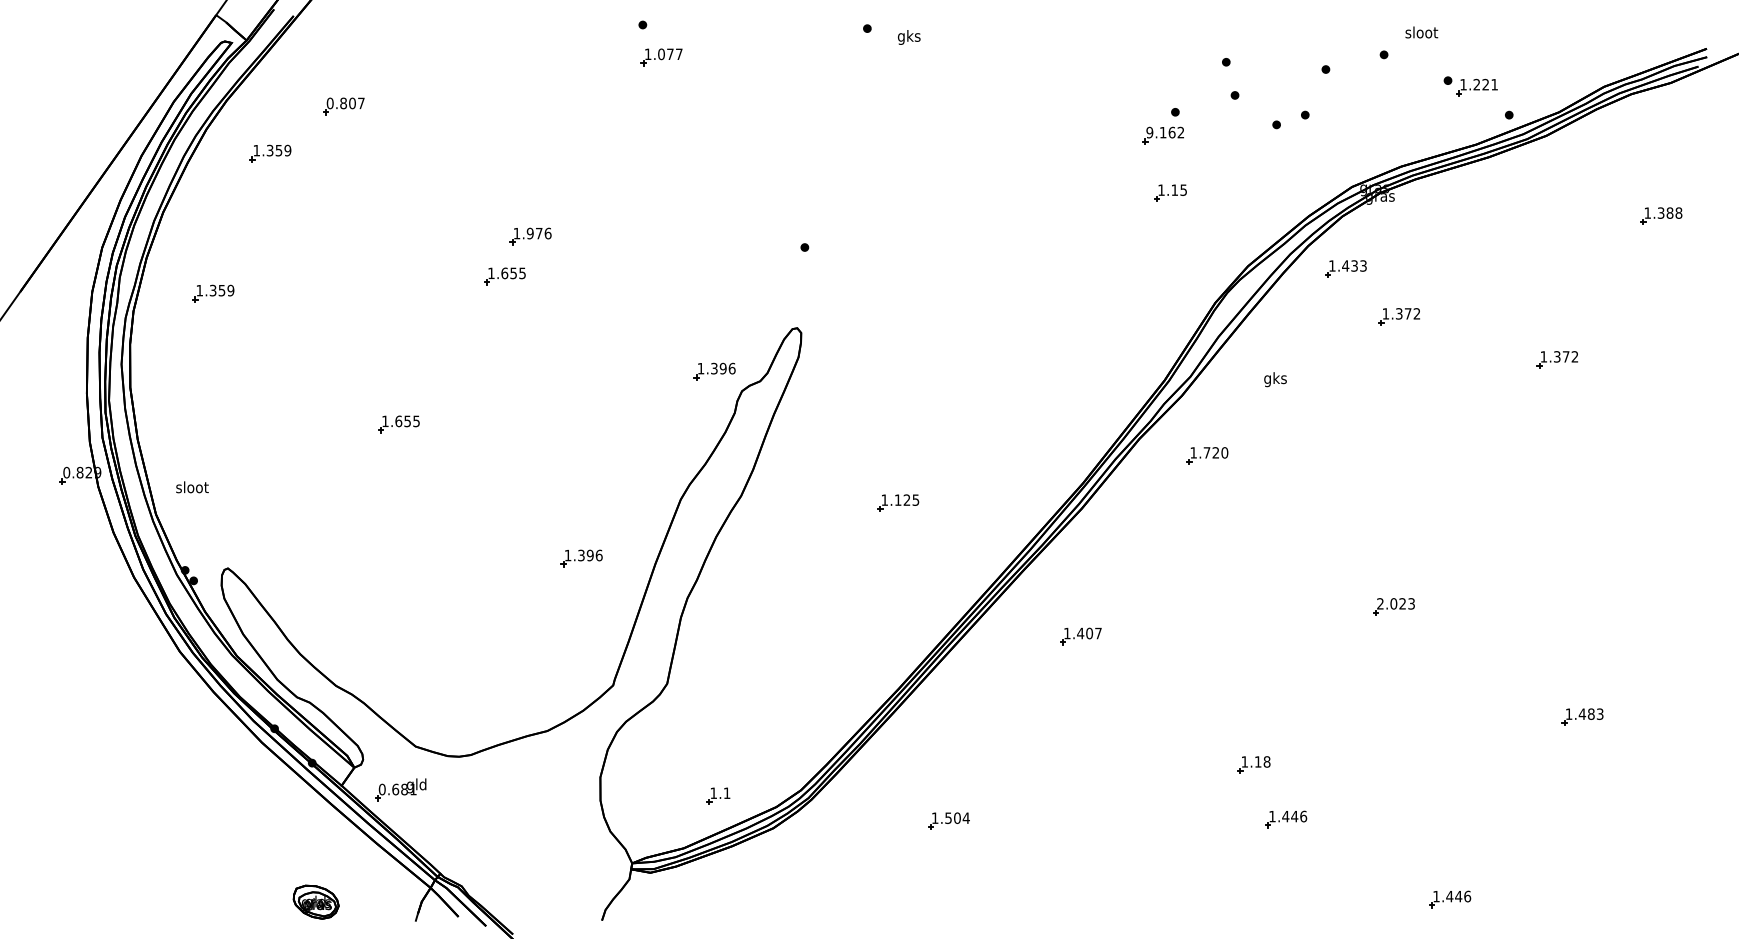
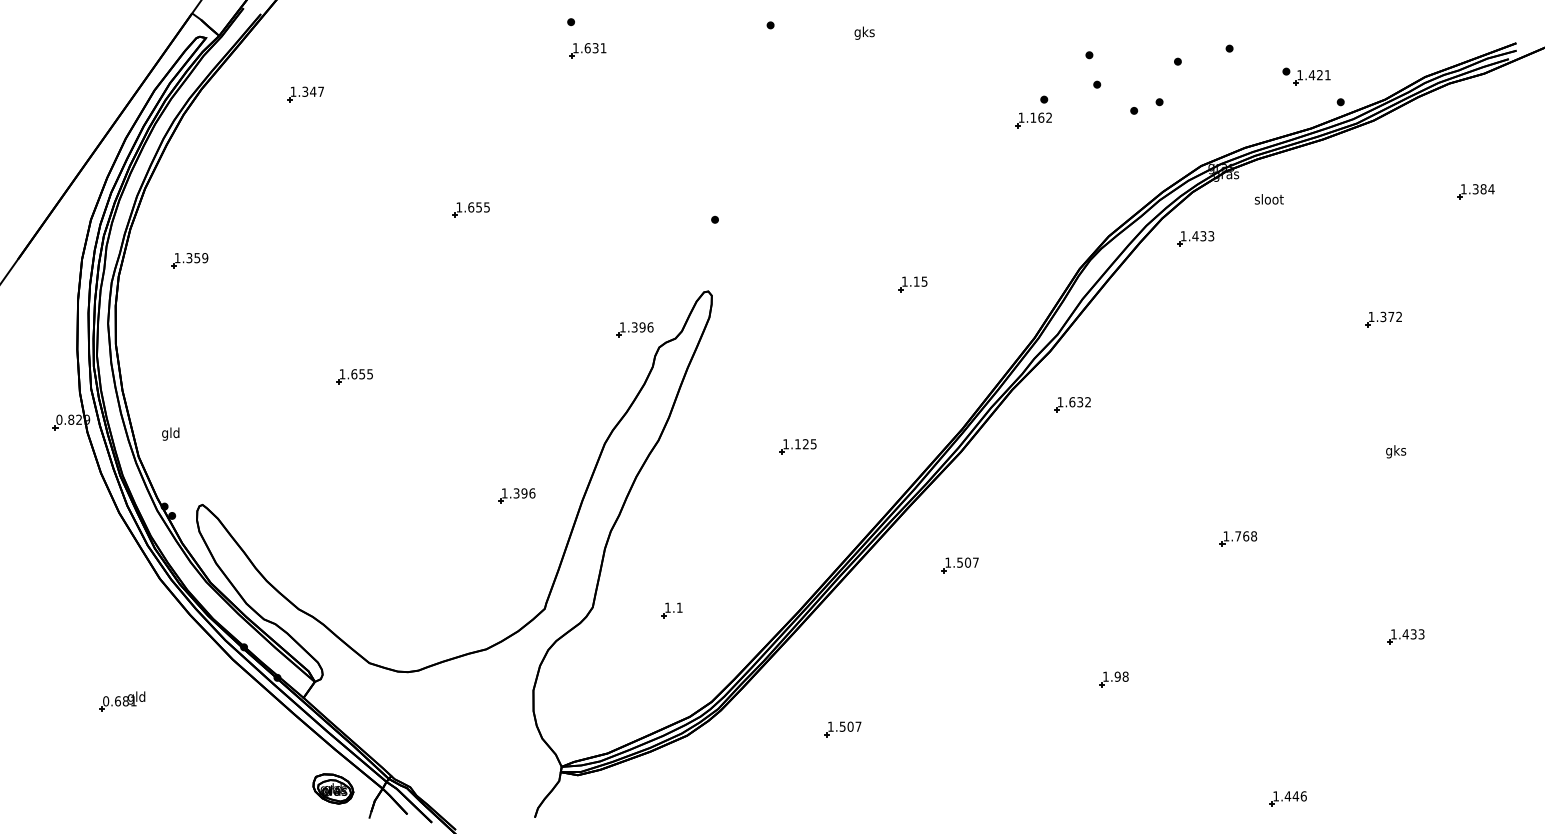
text: (1421, 32) -> (1269, 199), moved
text: (909, 37) -> (864, 33), moved
text: (670, 54) -> (595, 48), 1.077 -> 1.631
text: (1476, 84) -> (1311, 75), 1.221 -> 1.421
text: (341, 103) -> (303, 91), 0.807 -> 1.347
text: (1149, 132) -> (1021, 117), 9.162 -> 1.162
part: (270, 153) -> (240, 136), removed
part: (1170, 192) -> (912, 283), moved
text: (1678, 212) -> (1491, 188), 1.388 -> 1.384
text: (538, 233) -> (478, 207), 1.976 -> 1.655
part: (504, 276) -> (448, 245), removed
part: (1398, 316) -> (1242, 281), removed
text: (1275, 379) -> (1396, 451), moved
text: (1215, 452) -> (1079, 401), 1.720 -> 1.632
text: (192, 488) -> (171, 433), sloot -> gld
text: (1396, 603) -> (1240, 536), 2.023 -> 1.768
text: (1080, 633) -> (959, 562), 1.407 -> 1.507
text: (1590, 713) -> (1412, 633), 1.483 -> 1.433
text: (1257, 761) -> (1117, 676), 1.18 -> 1.98
part: (400, 789) -> (122, 701), moved
part: (718, 795) -> (672, 609), moved
text: (965, 817) -> (857, 726), 1.504 -> 1.507
part: (1286, 819) -> (1142, 727), removed
part: (315, 901) -> (332, 788), moved

